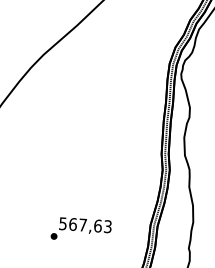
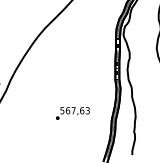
text: (80, 229) -> (72, 113), moved

